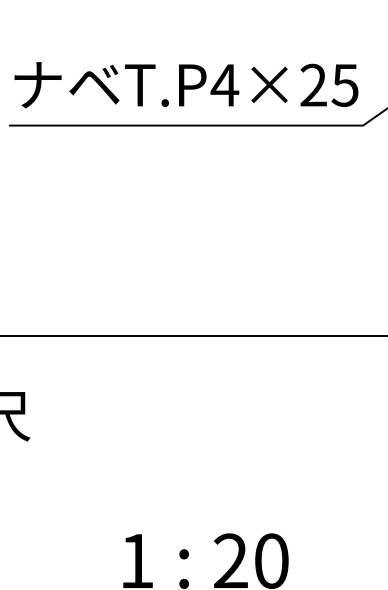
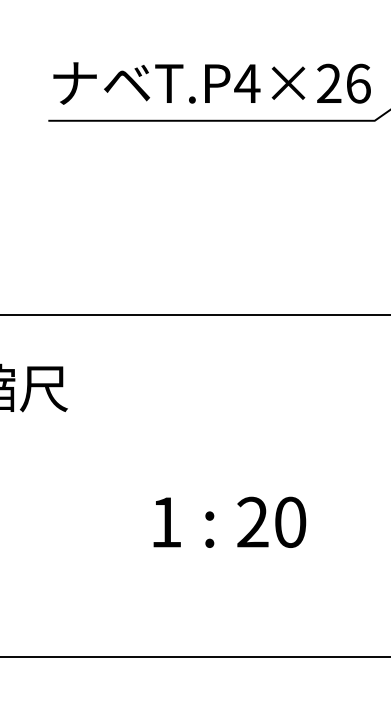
text: (344, 85) -> (357, 83), T.P4×25 -> T.P4×26

